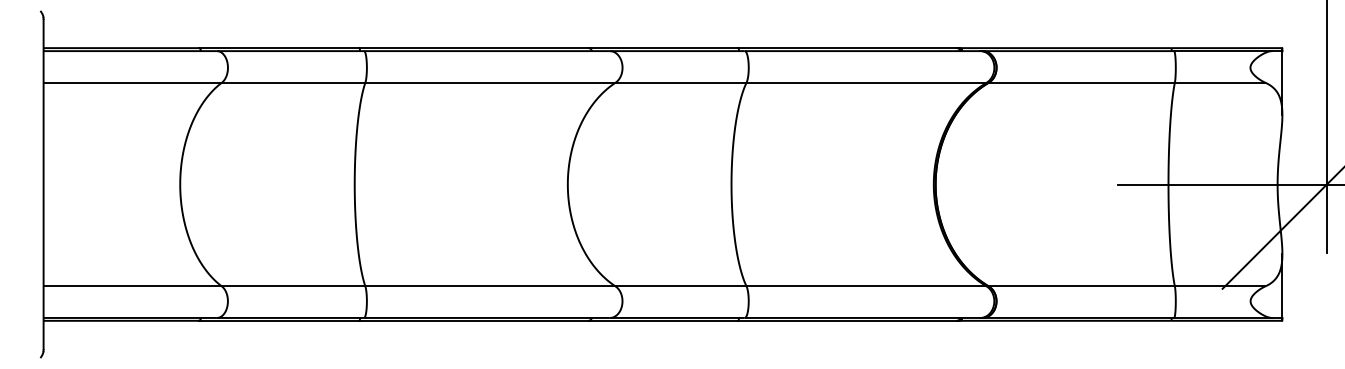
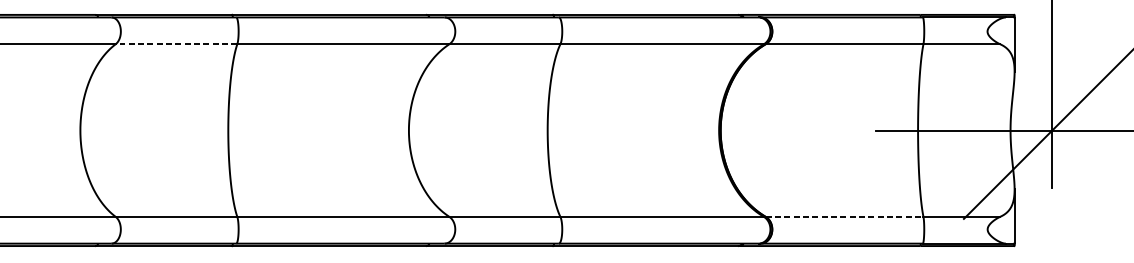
line: (293, 82) -> (176, 44), solid -> dashed
line: (1082, 286) -> (845, 216), solid -> dashed

